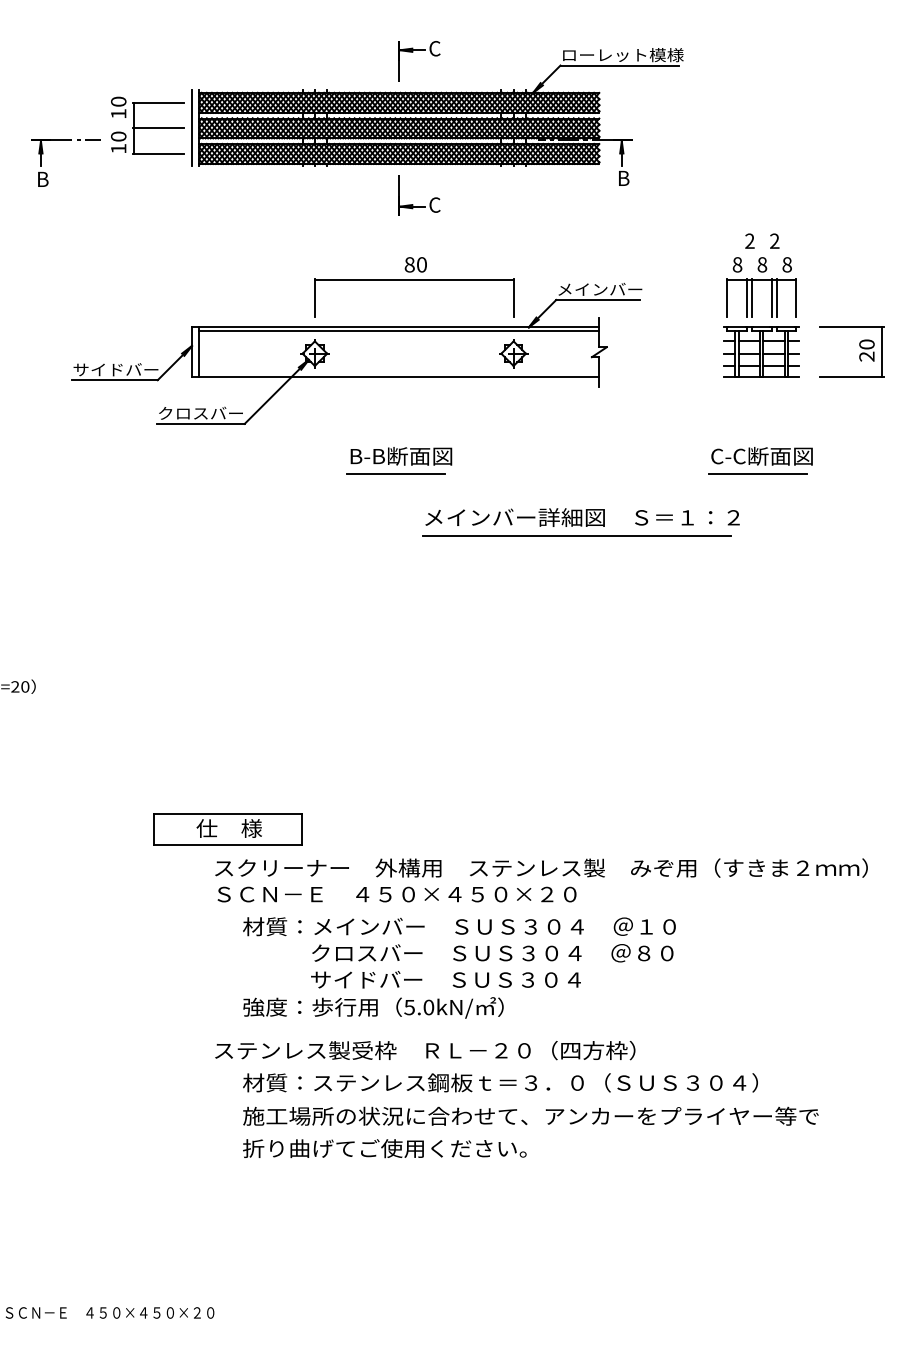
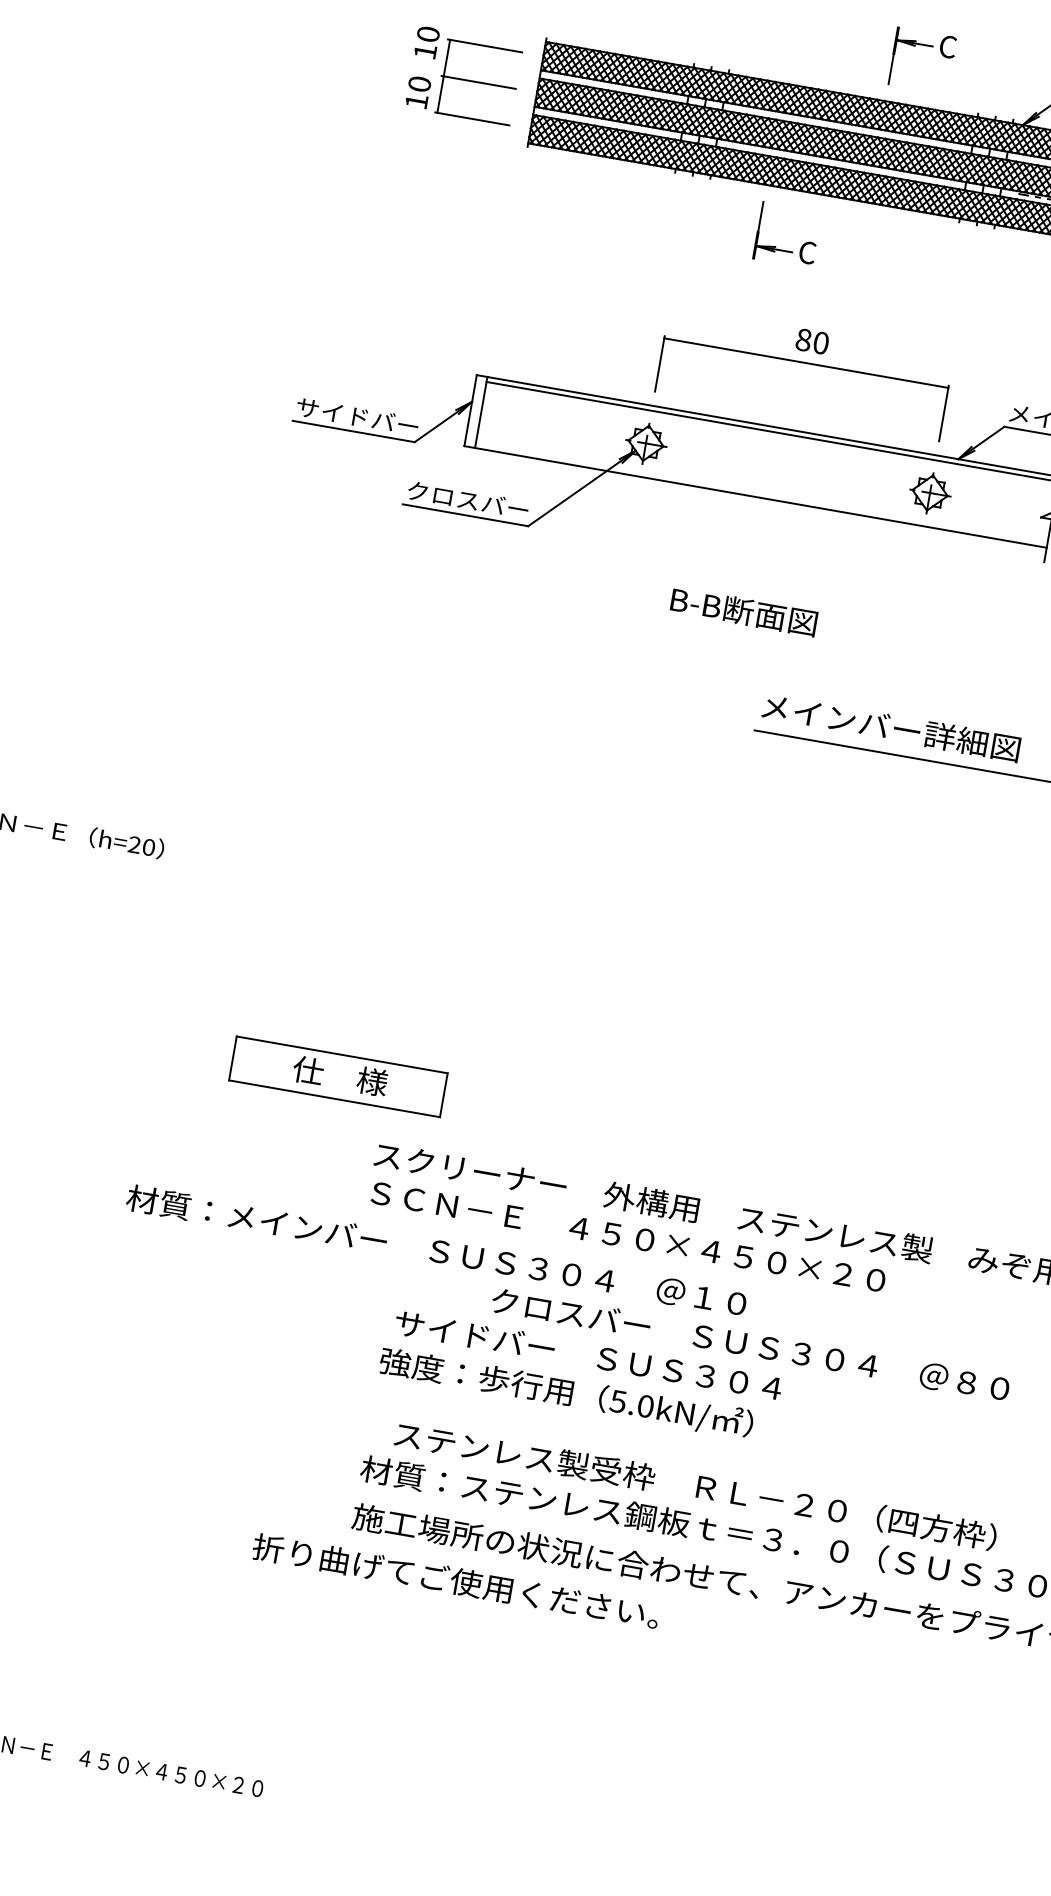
part: (413, 52) -> (916, 46), moved
line: (191, 128) -> (525, 90), removed
part: (47, 173) -> (308, 119), removed
part: (413, 204) -> (776, 246), moved
line: (396, 474) -> (732, 636), removed
part: (227, 829) -> (337, 1077), moved
text: (459, 926) -> (436, 1250), moved
text: (445, 979) -> (587, 1355), moved
text: (425, 1050) -> (696, 1485), moved
text: (384, 1148) -> (455, 1580), moved

